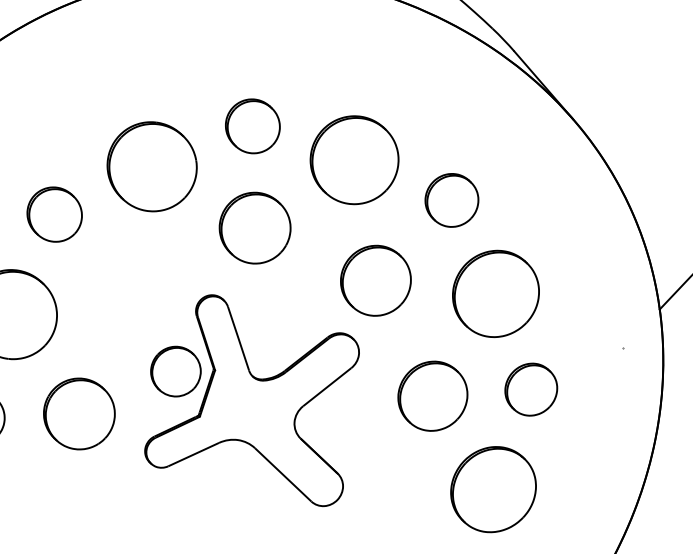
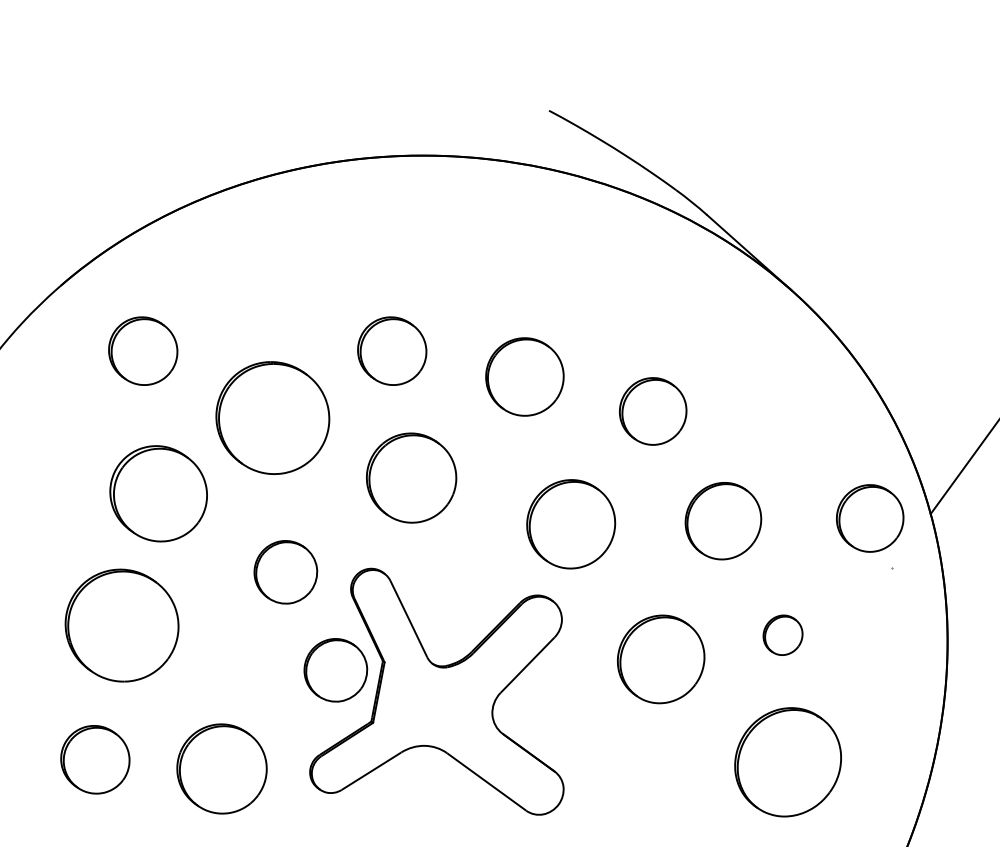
part: (57, 100) -> (143, 350), added
part: (354, 159) -> (524, 376), size x0.7
part: (54, 214) -> (158, 493), size x1.4
part: (146, 289) -> (285, 572), added
part: (496, 293) -> (723, 520), size x0.7
part: (611, 306) -> (870, 518), added
part: (530, 389) -> (782, 635), size x0.6
part: (79, 413) -> (221, 768), moved
part: (493, 489) -> (787, 762), moved

